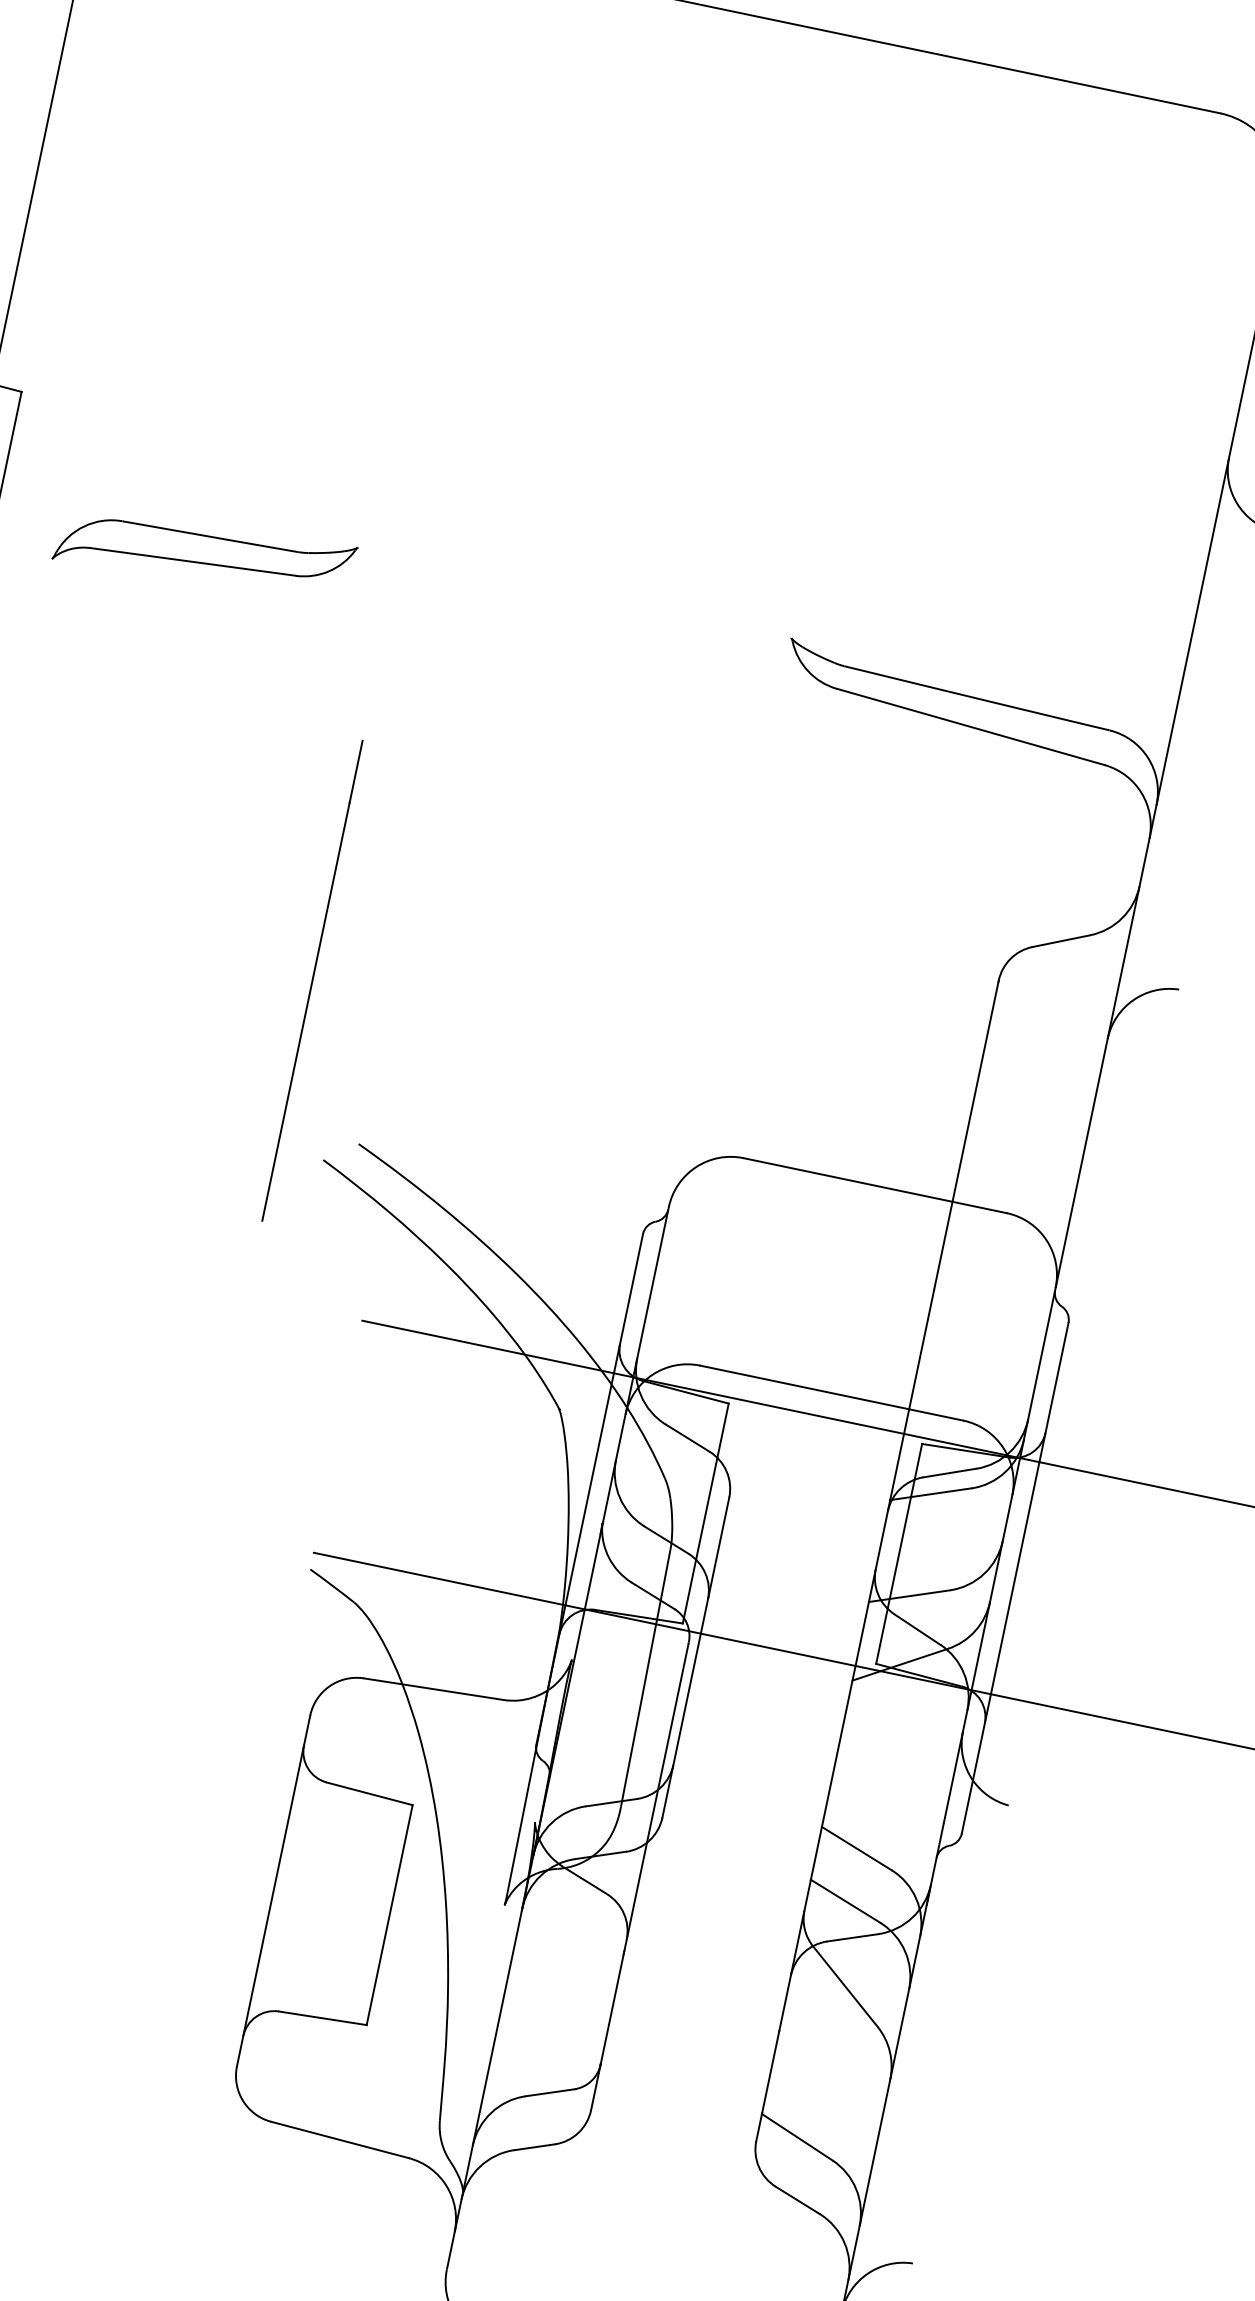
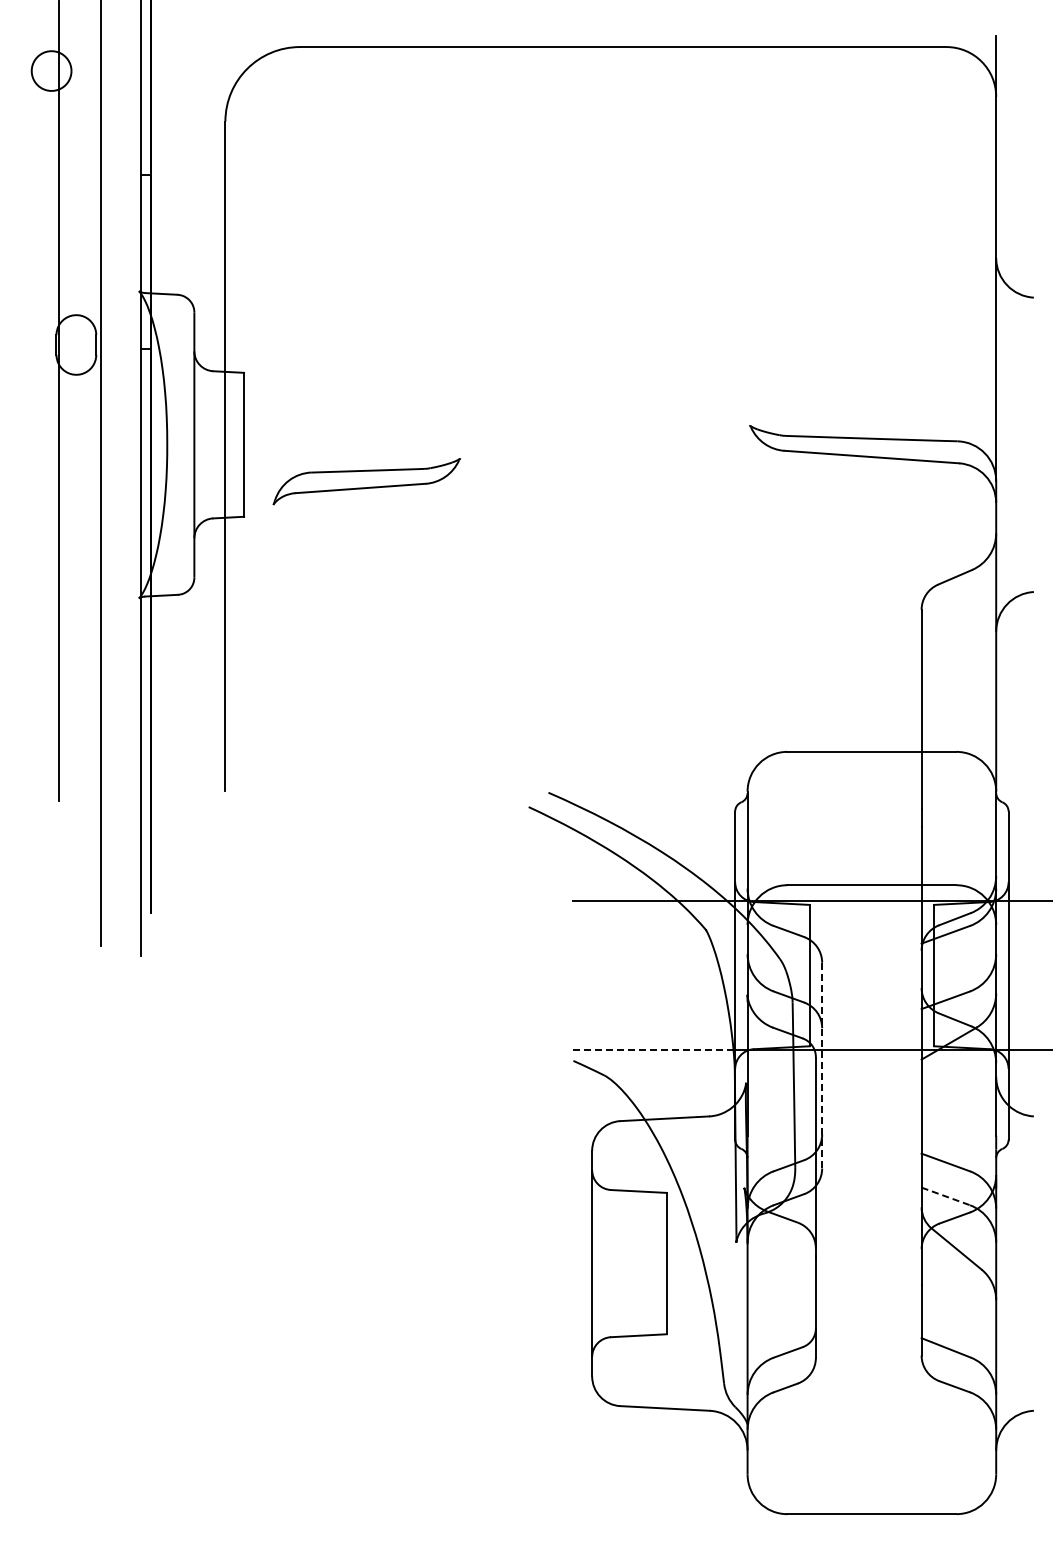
part: (204, 552) -> (366, 481), moved
line: (311, 979) -> (498, 697), removed
line: (439, 1579) -> (654, 1050), solid -> dashed
line: (696, 1657) -> (822, 1065), solid -> dashed
line: (845, 1901) -> (945, 1196), solid -> dashed

